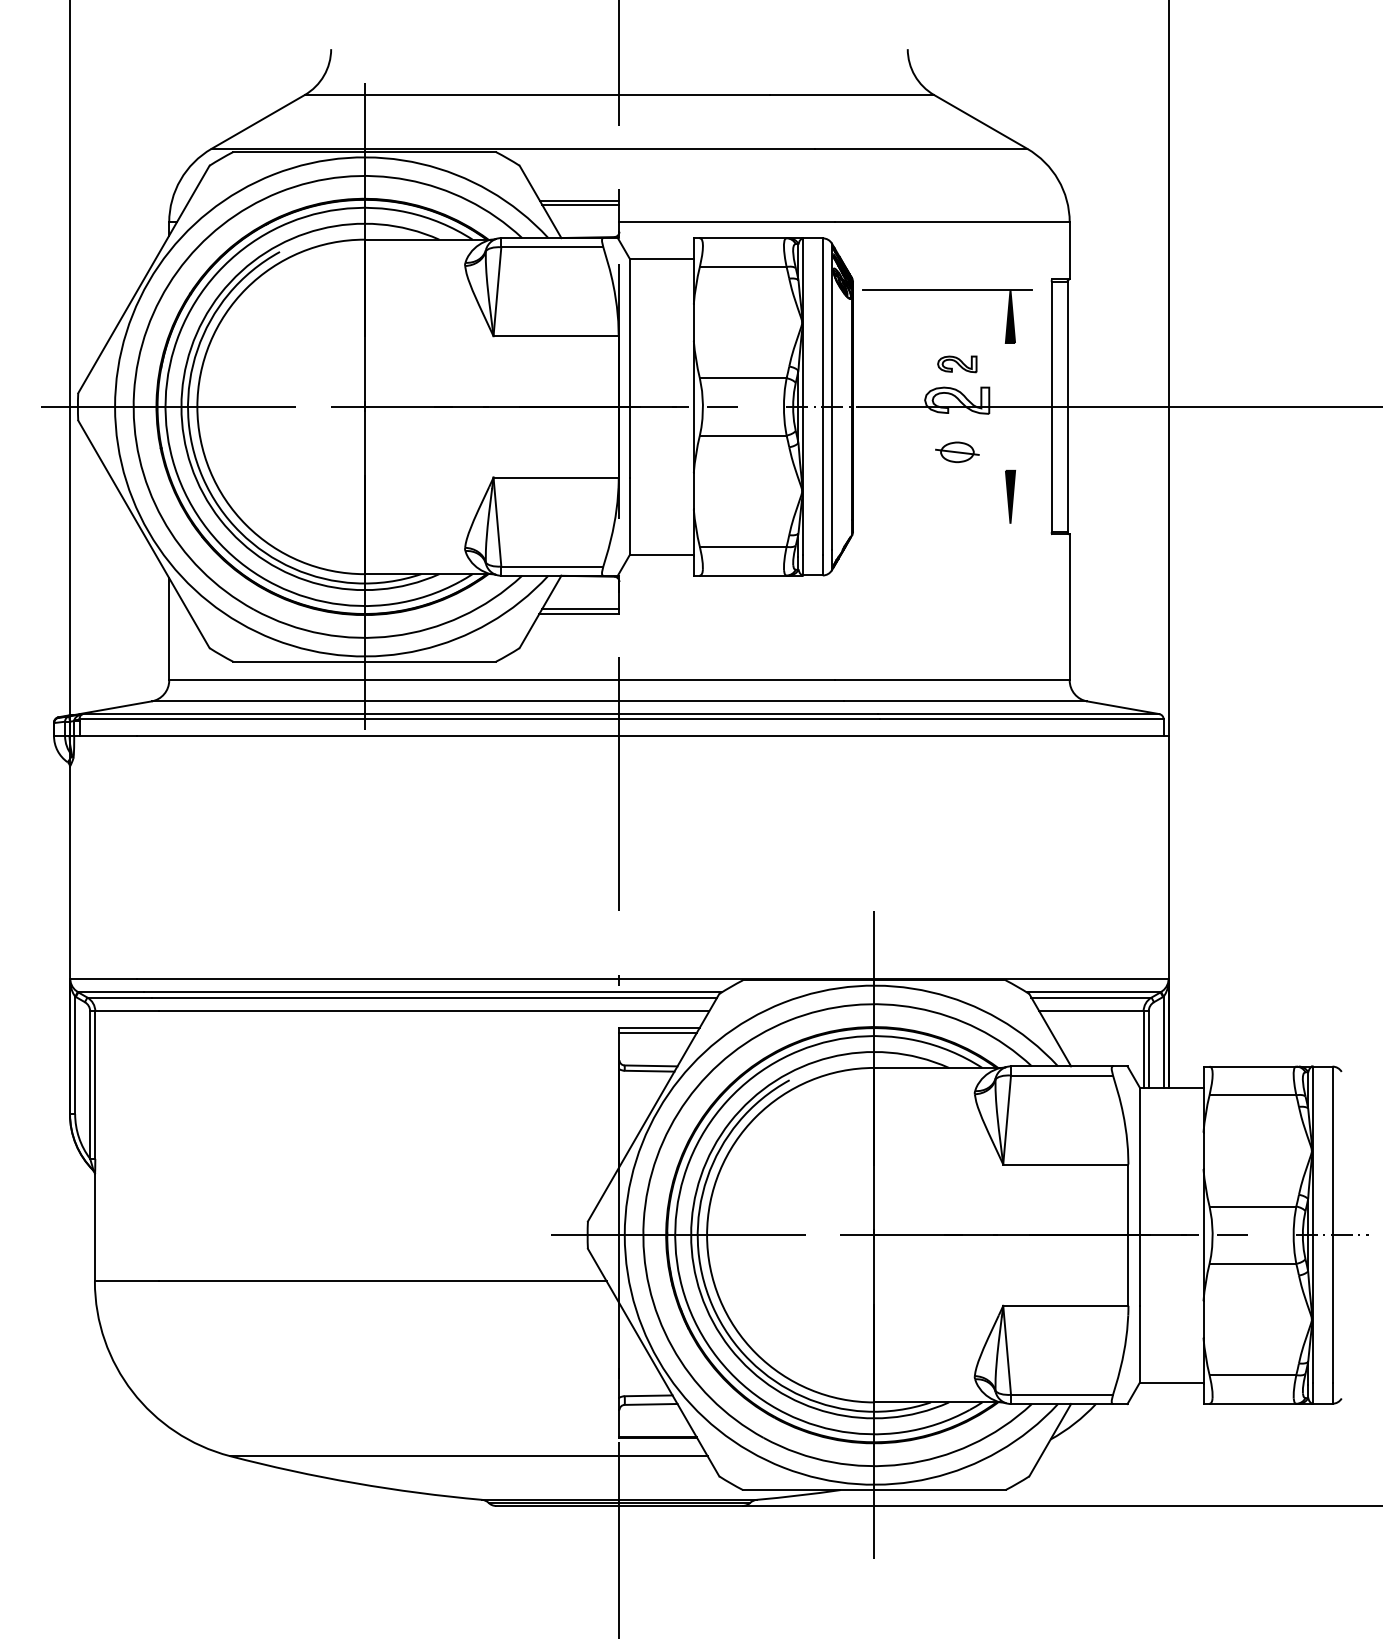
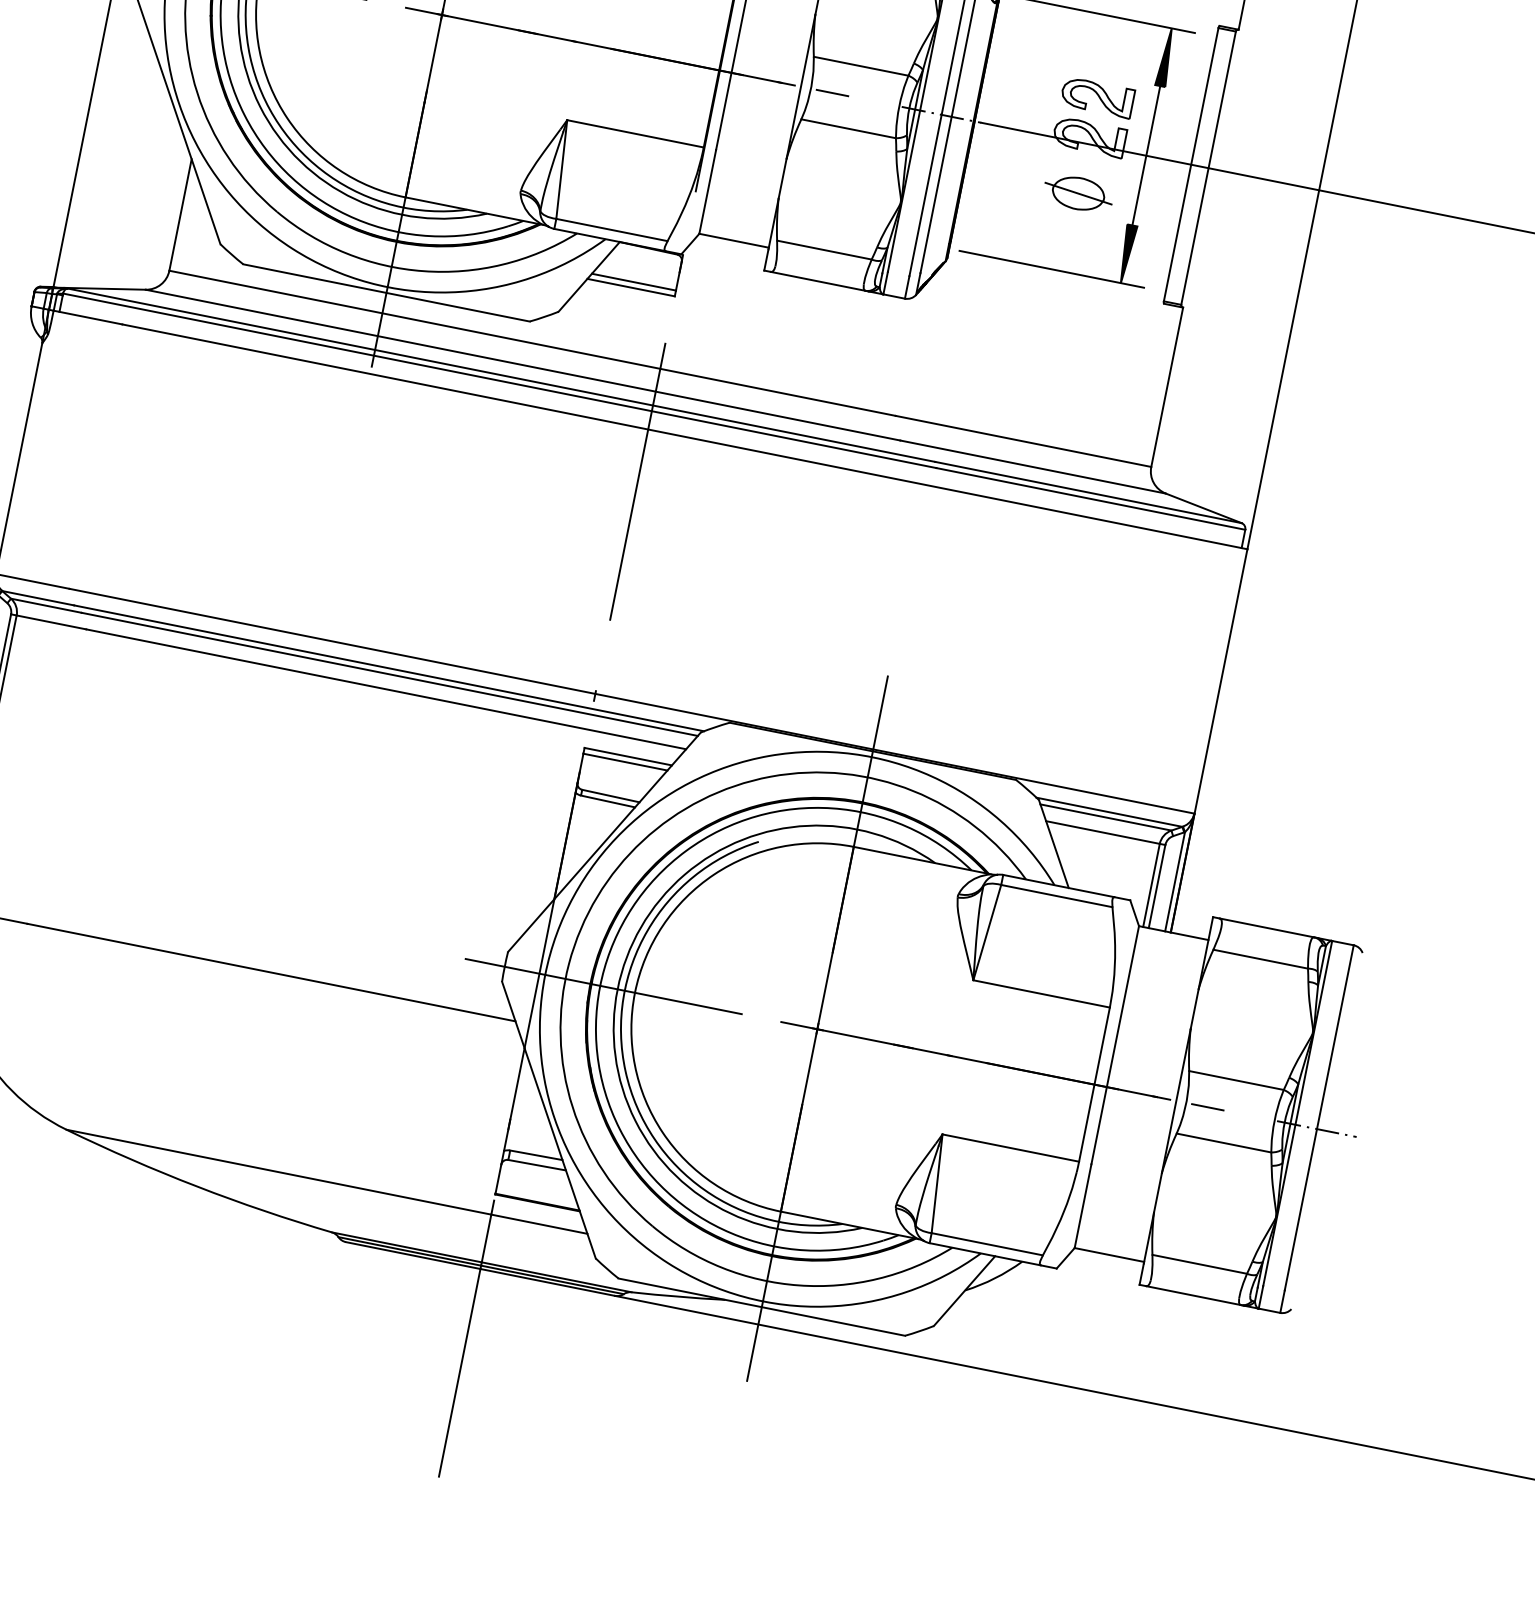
part: (957, 364) -> (1097, 97), size x1.67
line: (1010, 406) -> (1146, 155), added
part: (957, 452) -> (1078, 193), size x1.43
line: (946, 523) -> (1051, 268), added

